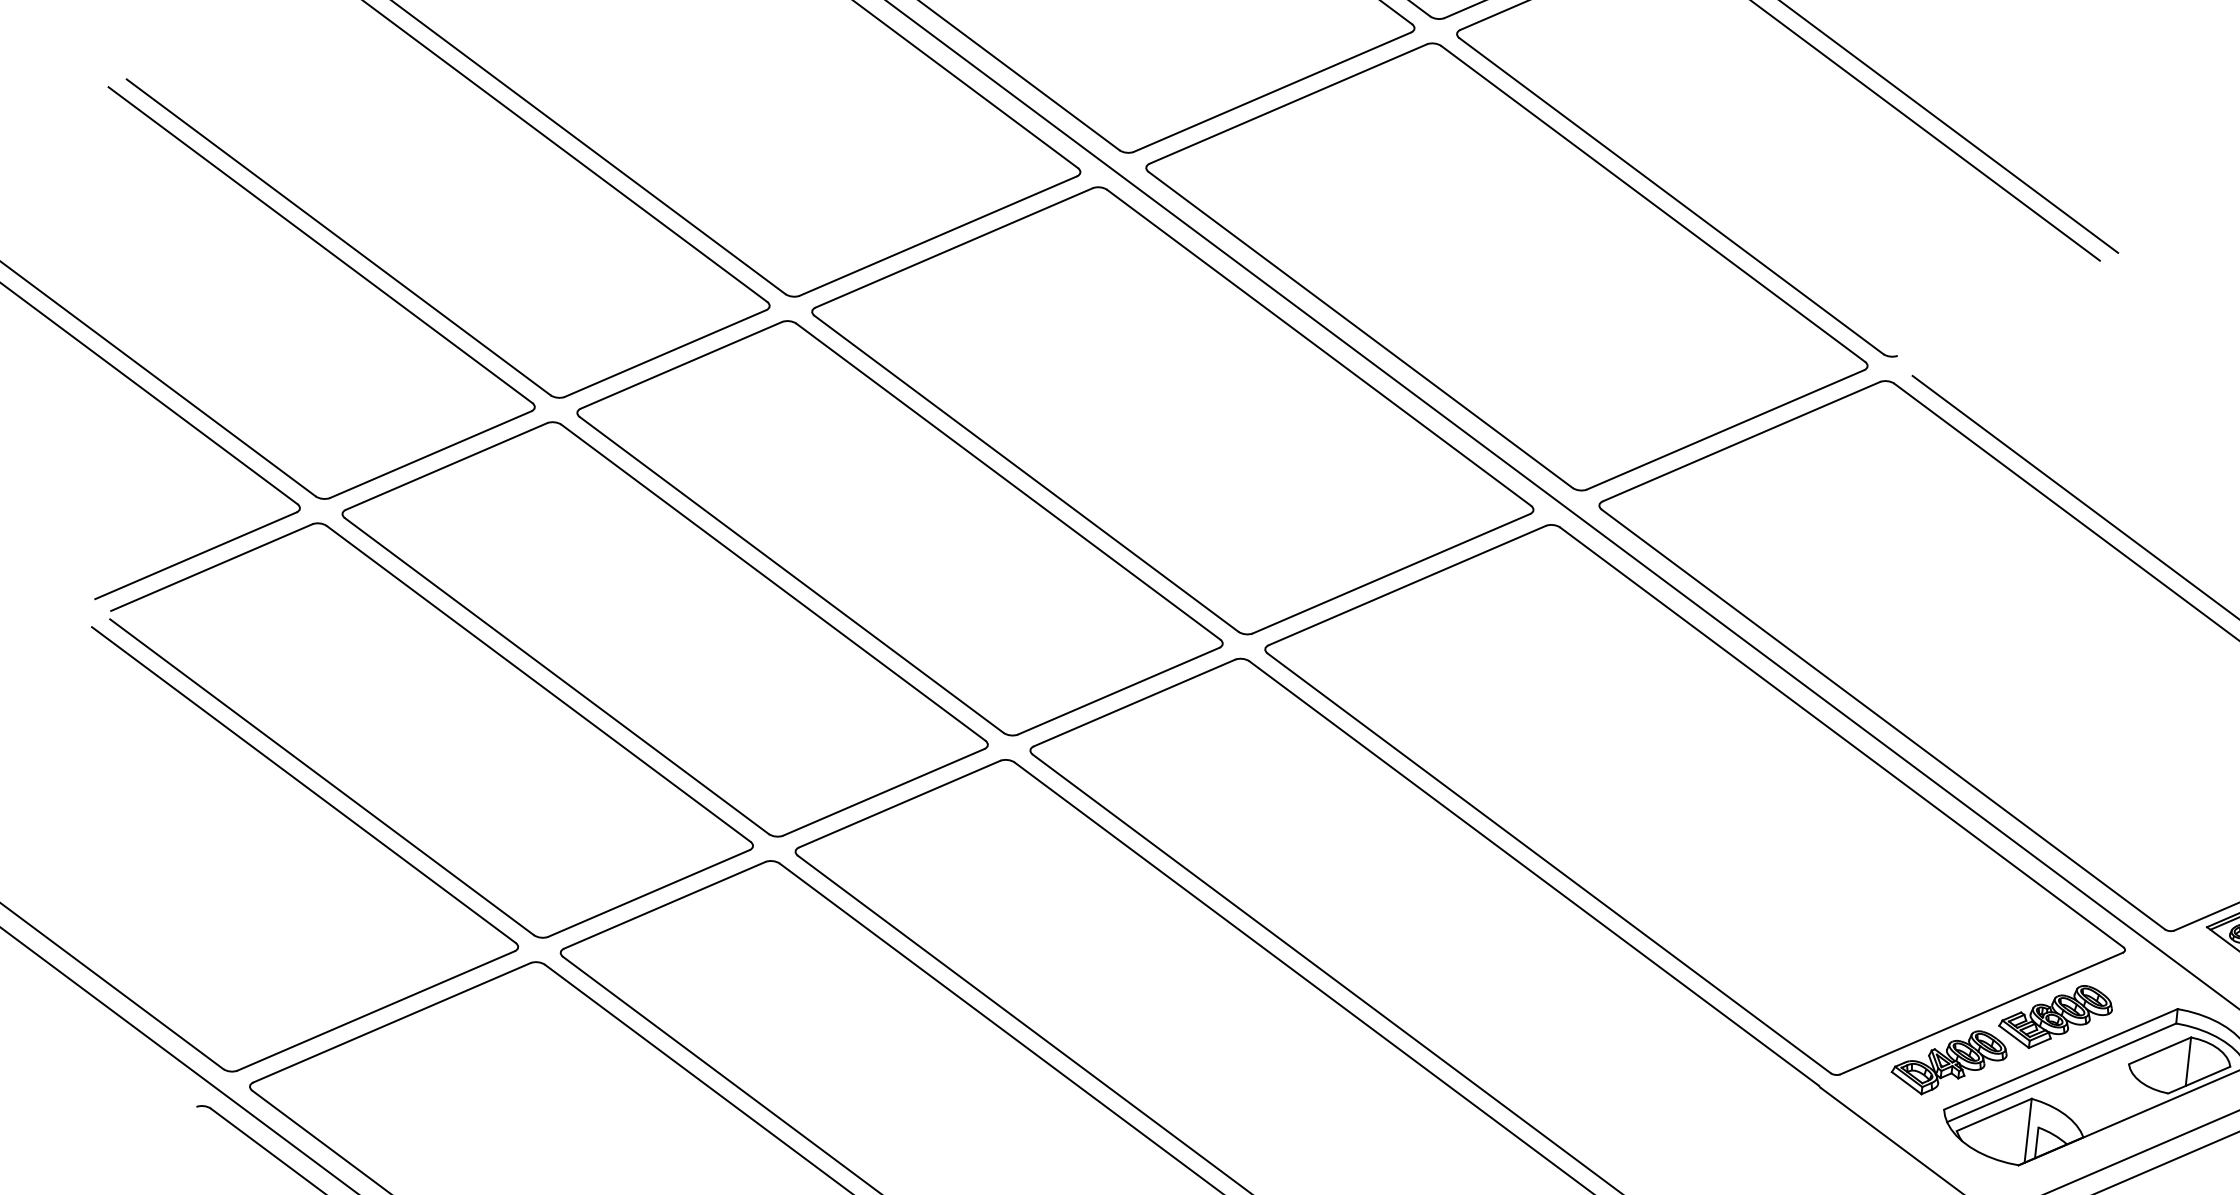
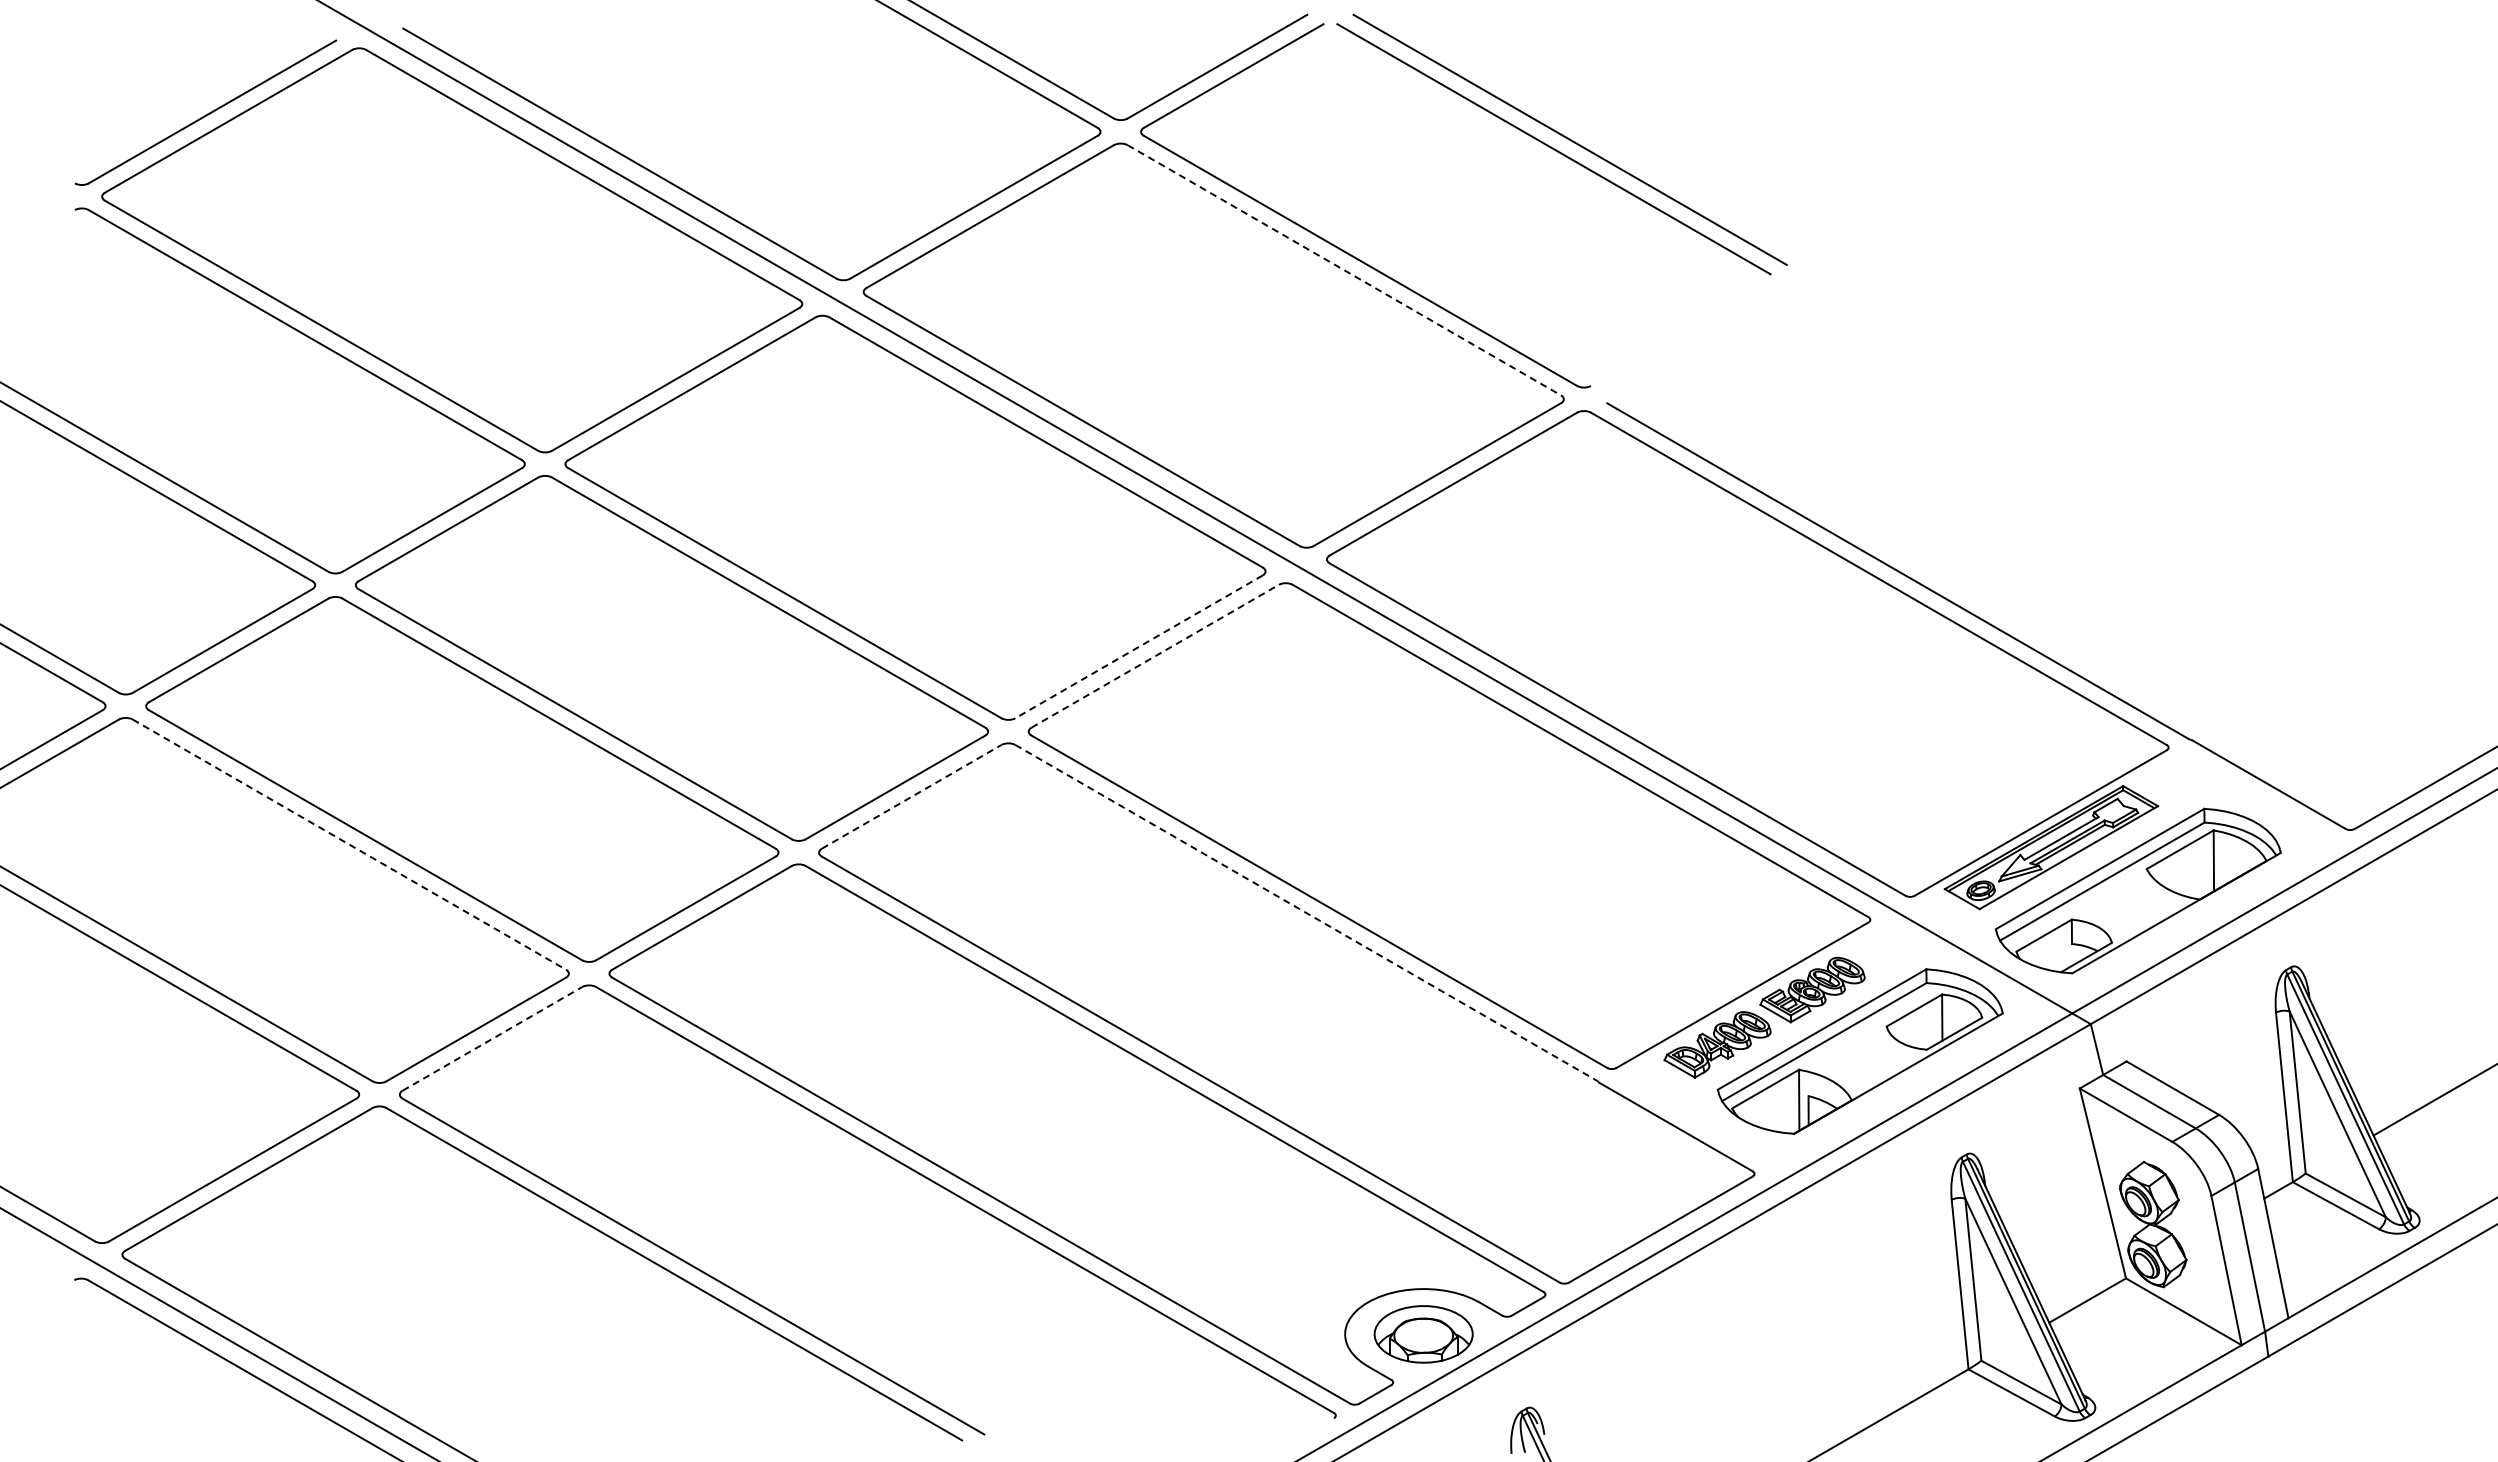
line: (1653, 204) -> (1344, 270), solid -> dashed
line: (1391, 573) -> (1139, 646), solid -> dashed
line: (1407, 585) -> (1155, 656), solid -> dashed
line: (538, 683) -> (349, 844), solid -> dashed
line: (1134, 702) -> (911, 796), solid -> dashed
line: (1534, 873) -> (1306, 912), solid -> dashed
line: (664, 904) -> (492, 1038), solid -> dashed

